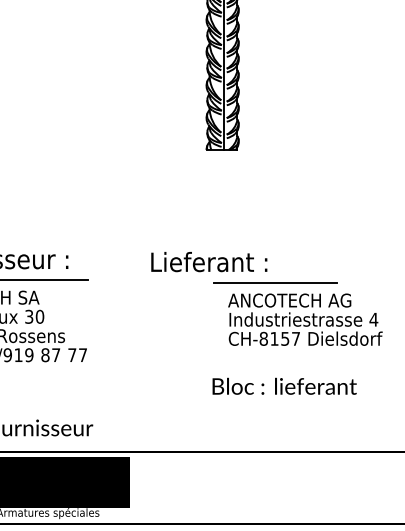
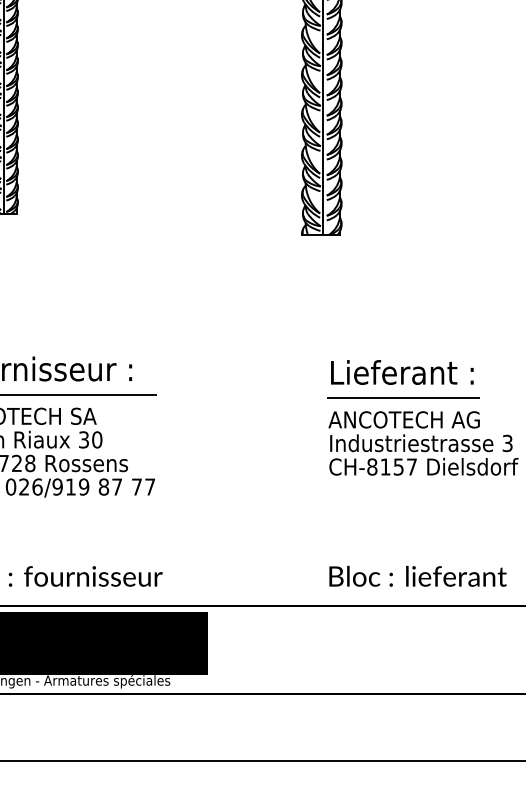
text: (209, 262) -> (402, 372), moved
line: (275, 282) -> (403, 397), moved
text: (373, 319) -> (507, 443), 4 -> 3
text: (284, 385) -> (417, 575), moved

